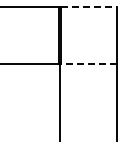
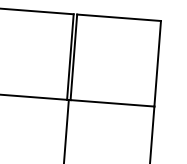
line: (89, 6) -> (119, 17), dashed -> solid
line: (88, 64) -> (111, 103), dashed -> solid

